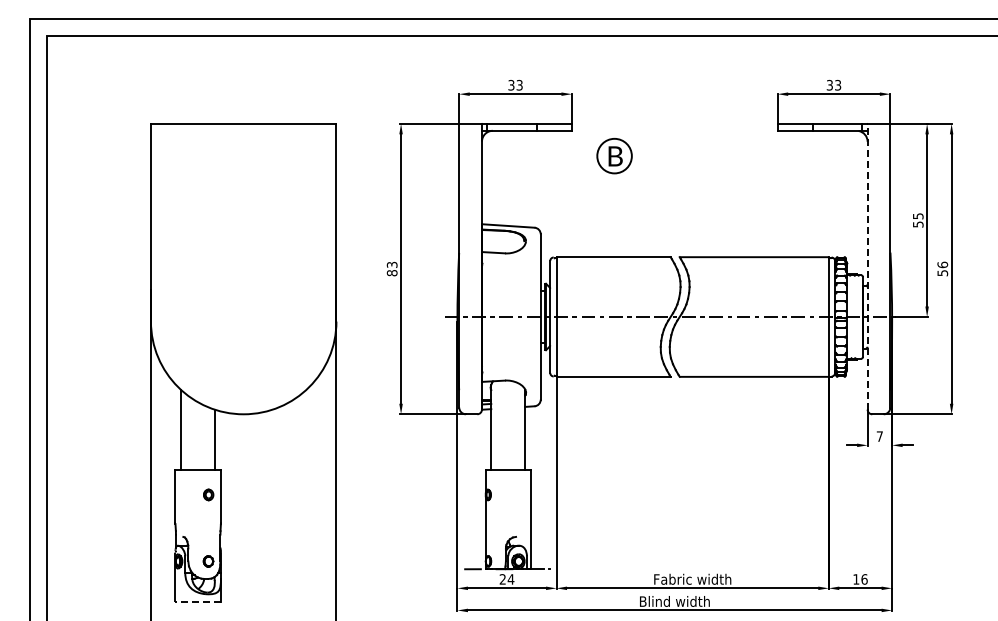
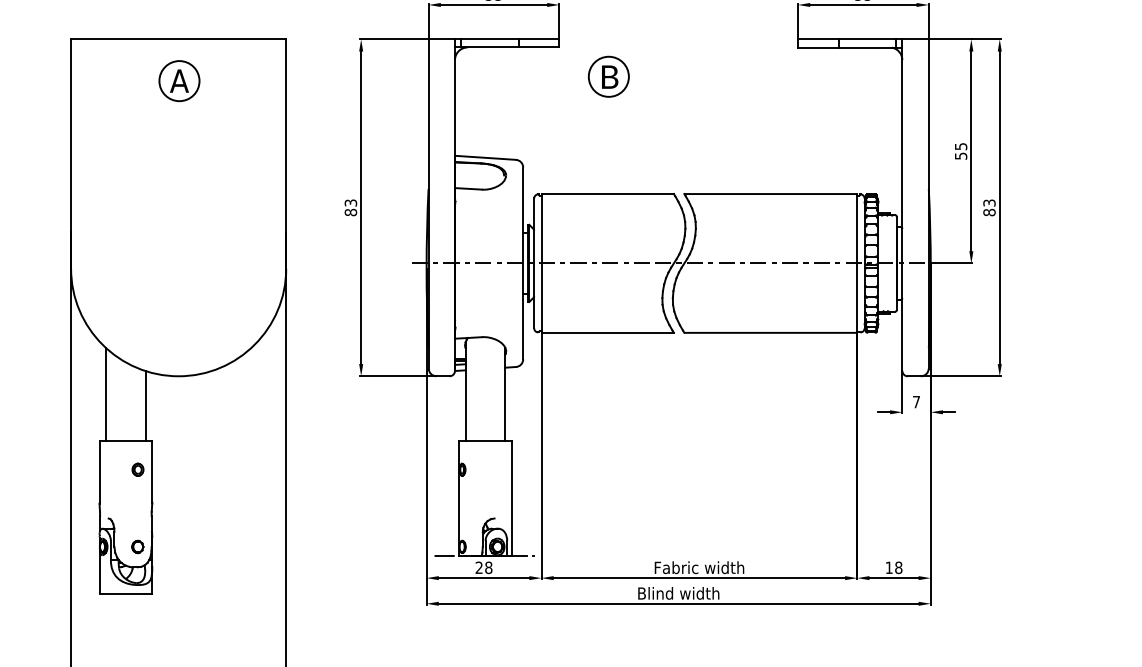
part: (244, 159) -> (179, 80), added
line: (867, 266) -> (902, 204), dashed -> solid
text: (942, 268) -> (989, 207), 56 -> 83
text: (510, 579) -> (488, 567), 24 -> 28
text: (864, 579) -> (898, 567), 16 -> 18
line: (198, 602) -> (126, 594), dashed -> solid

